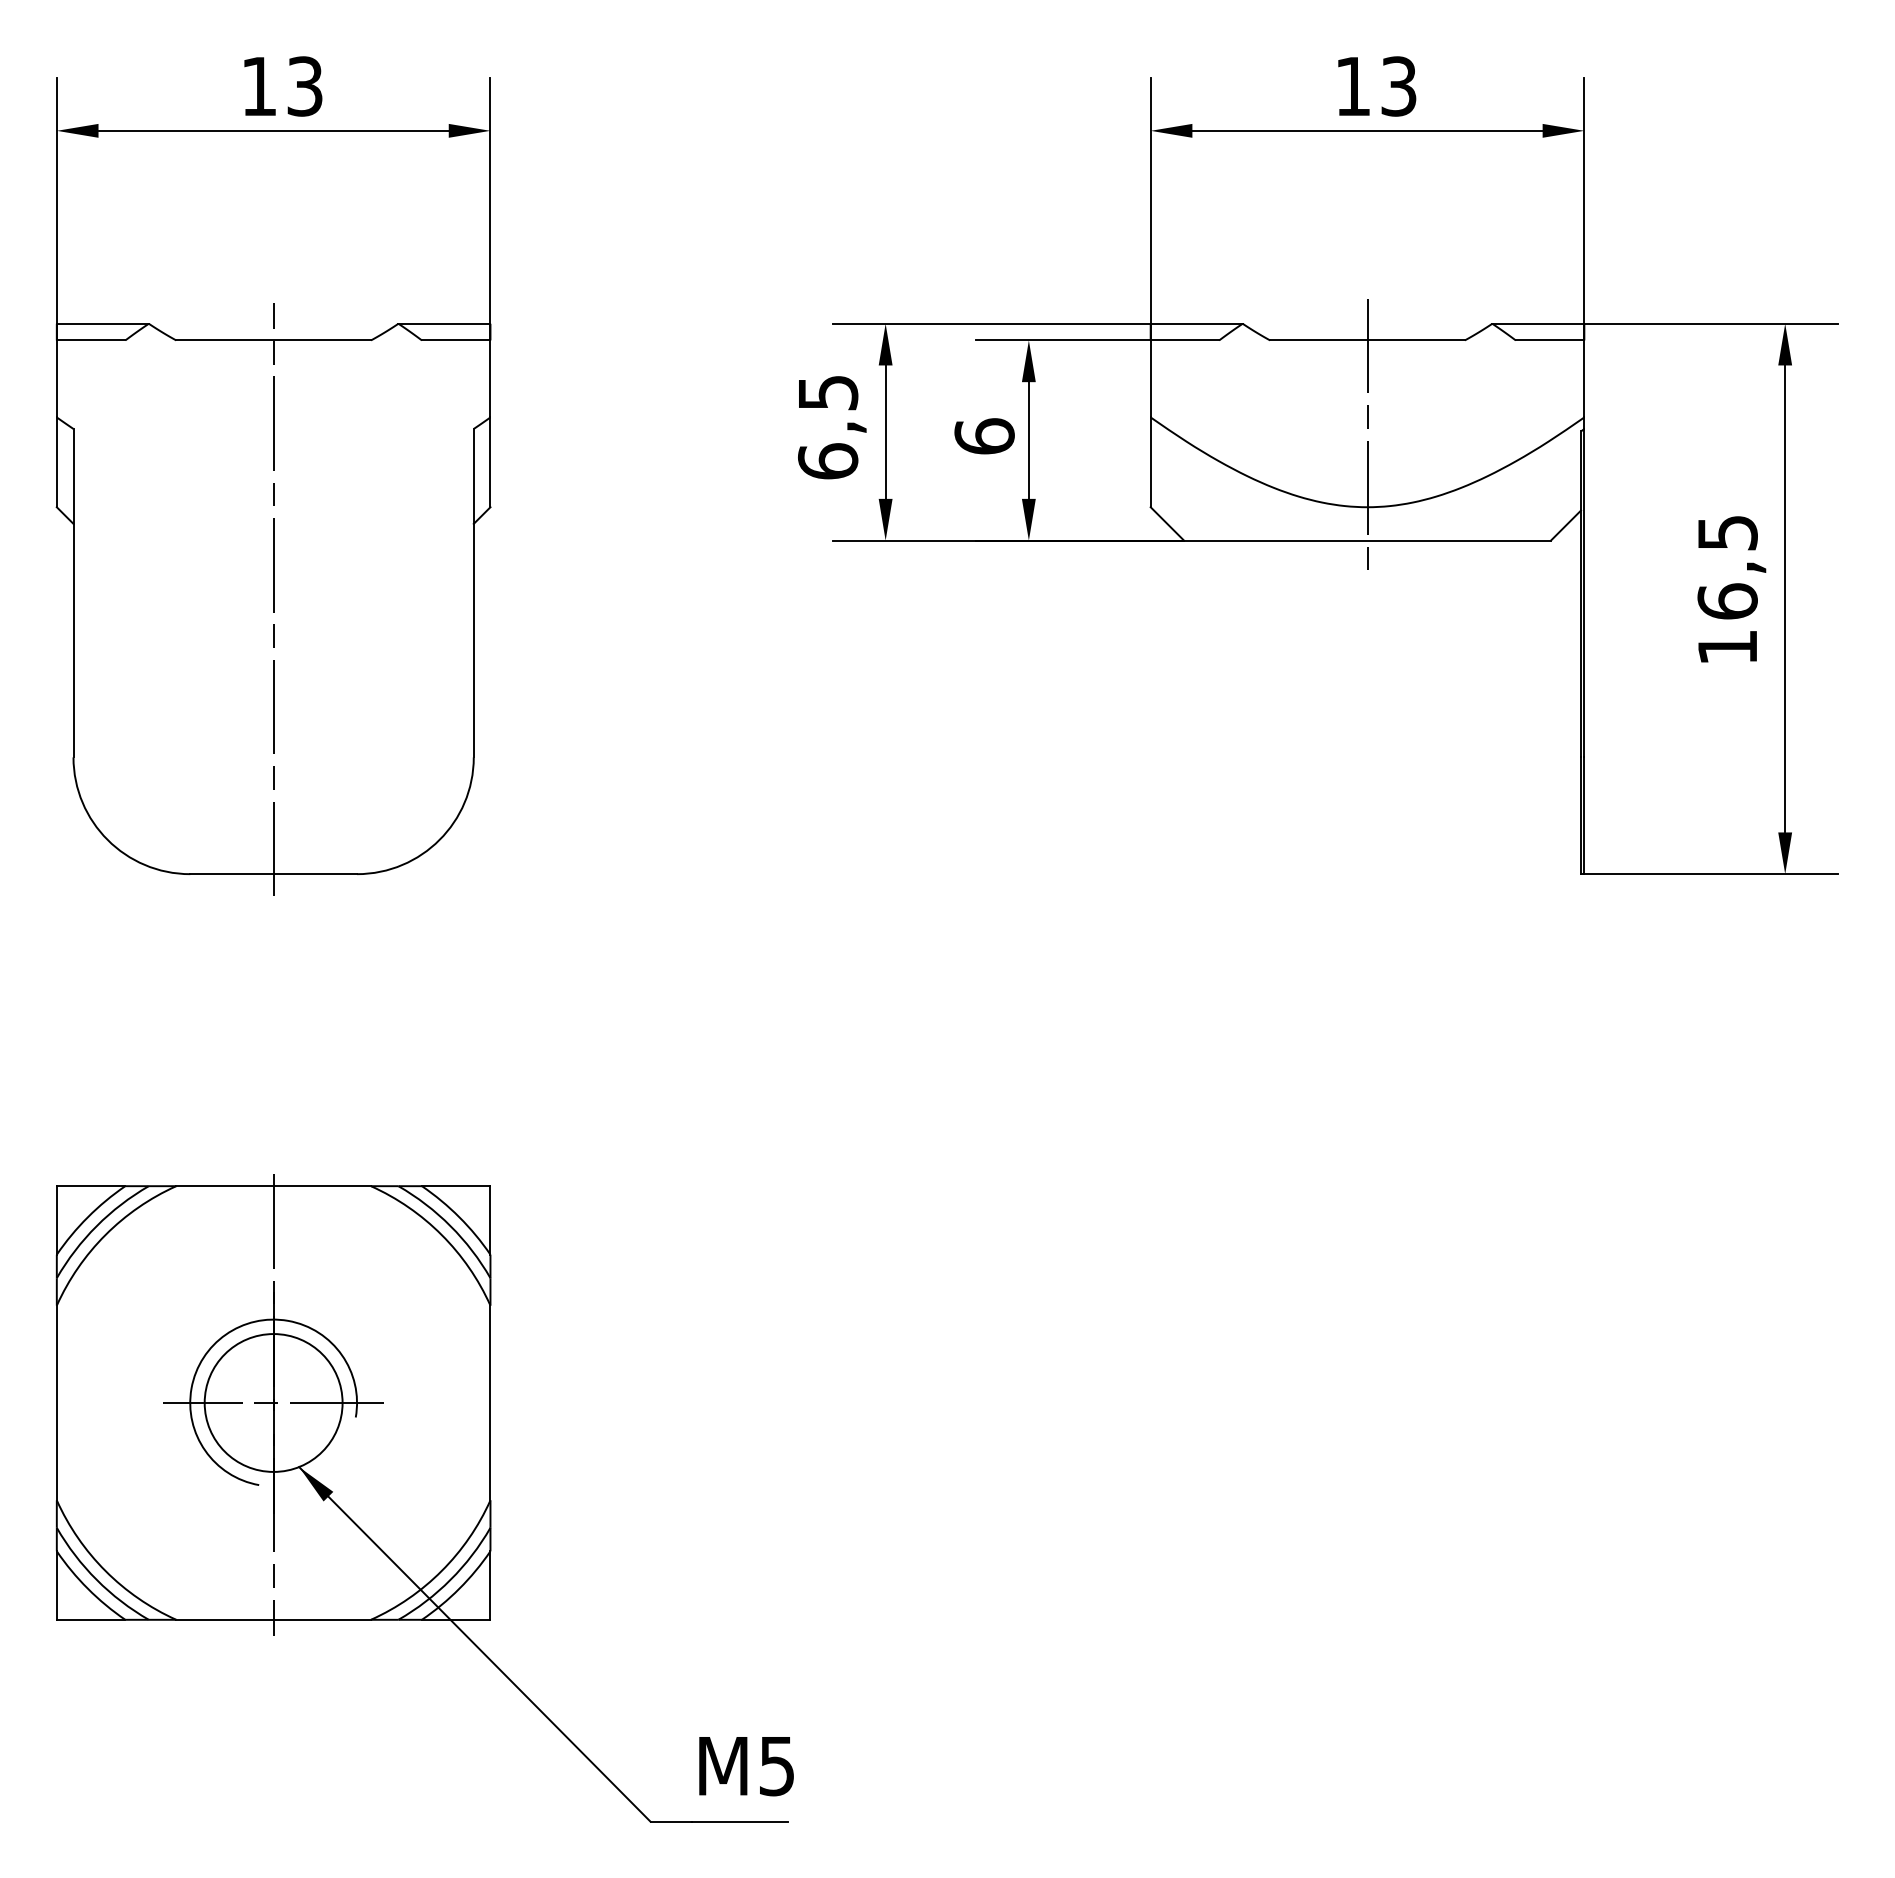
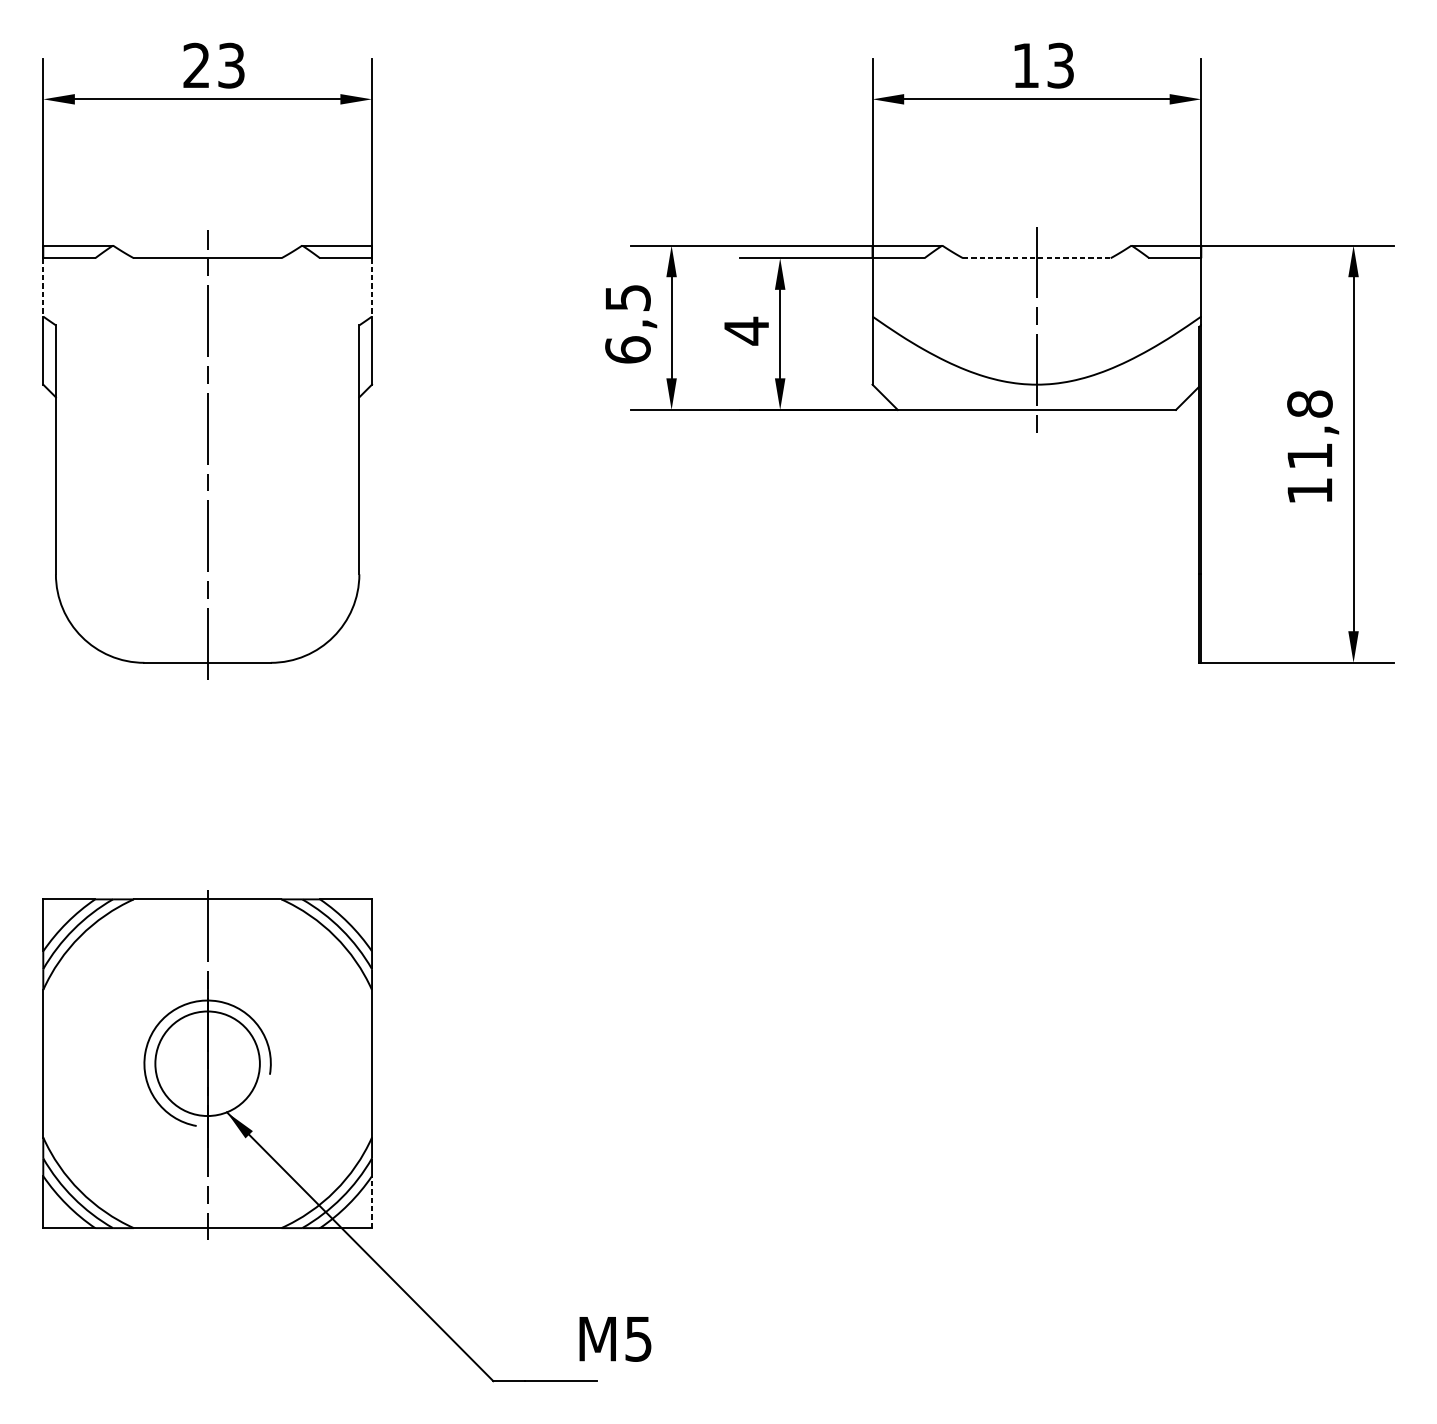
text: (258, 85) -> (196, 64), 13 -> 23
line: (1368, 340) -> (1037, 258), solid -> dashed
line: (56, 379) -> (43, 287), solid -> dashed
line: (490, 379) -> (372, 287), solid -> dashed
text: (984, 436) -> (746, 331), 6 -> 4
text: (1727, 566) -> (1309, 429), 16,5 -> 11,8
line: (273, 1403) -> (207, 1064), removed
line: (490, 1585) -> (372, 1202), solid -> dashed
text: (746, 1766) -> (615, 1339), moved

